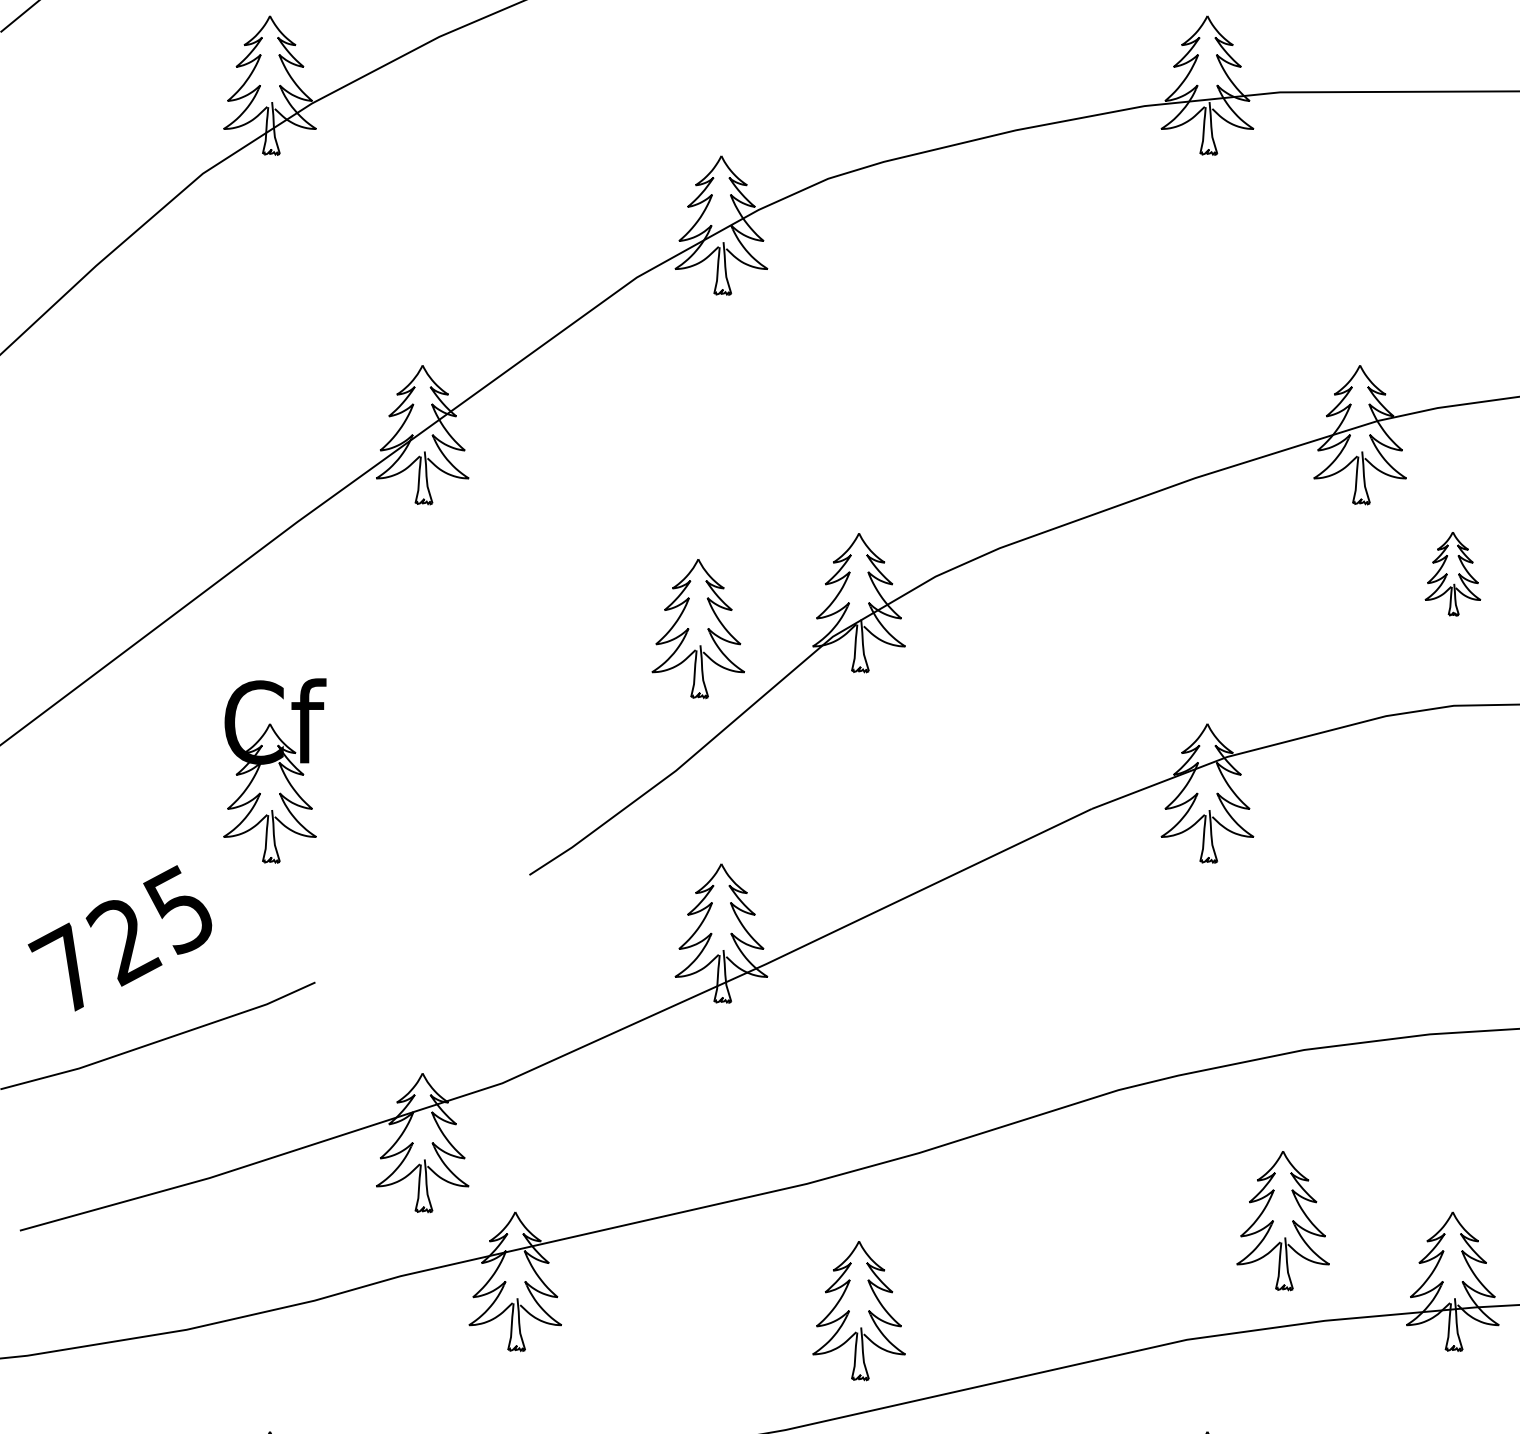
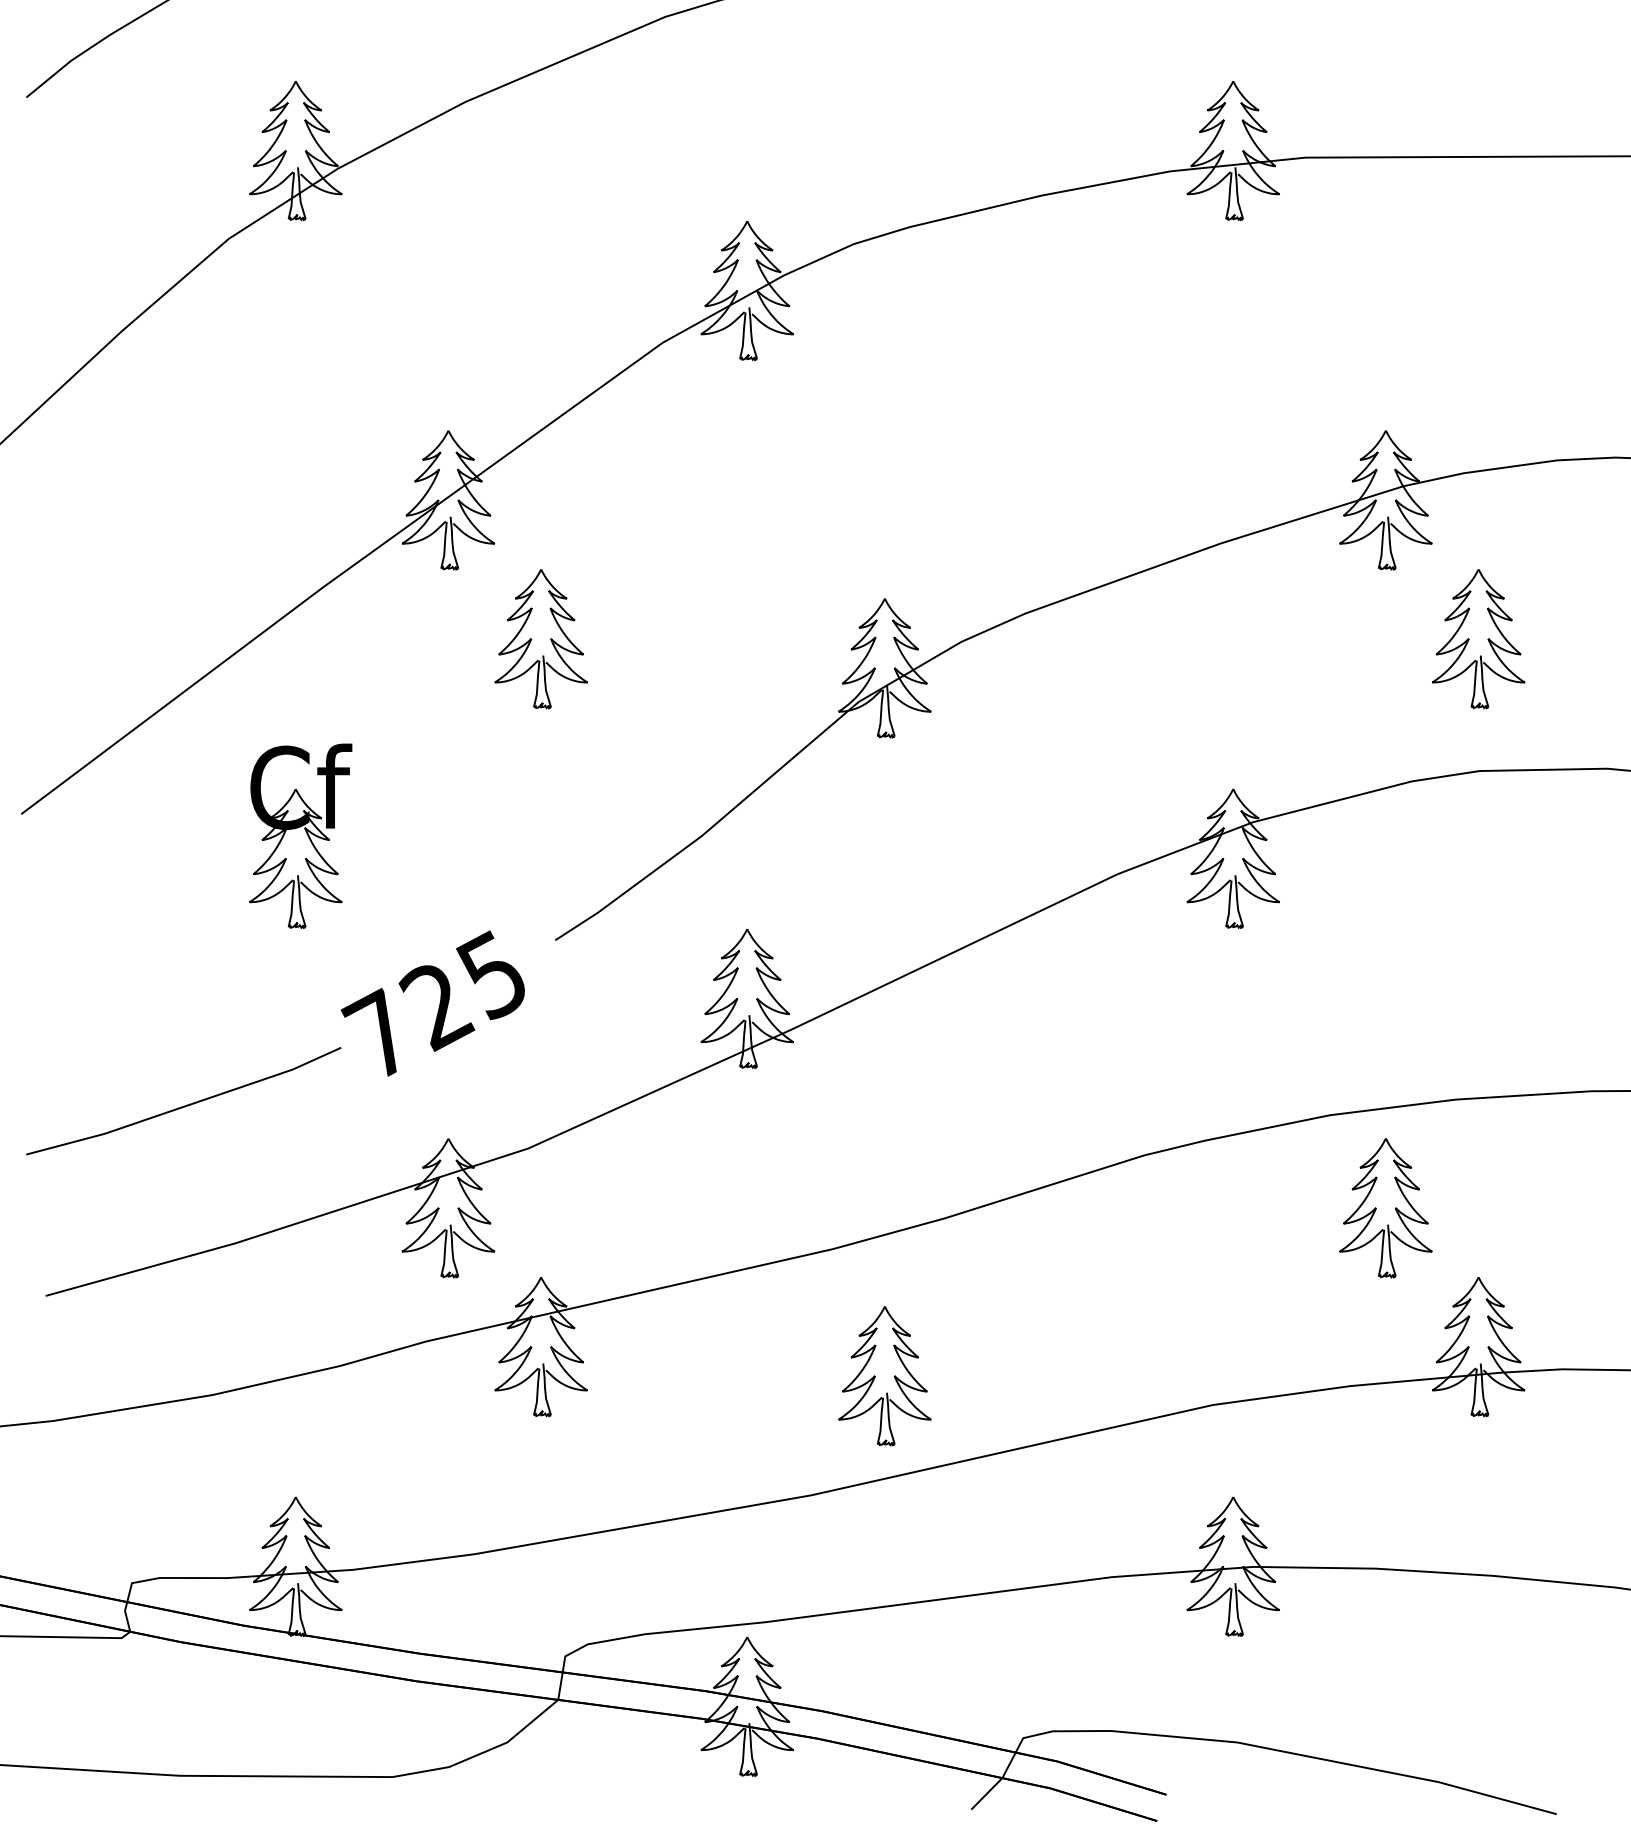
part: (1452, 574) -> (1478, 639), size x1.67
part: (697, 629) -> (540, 639), moved
text: (119, 938) -> (432, 1003), moved
part: (1282, 1221) -> (1385, 1208), moved

